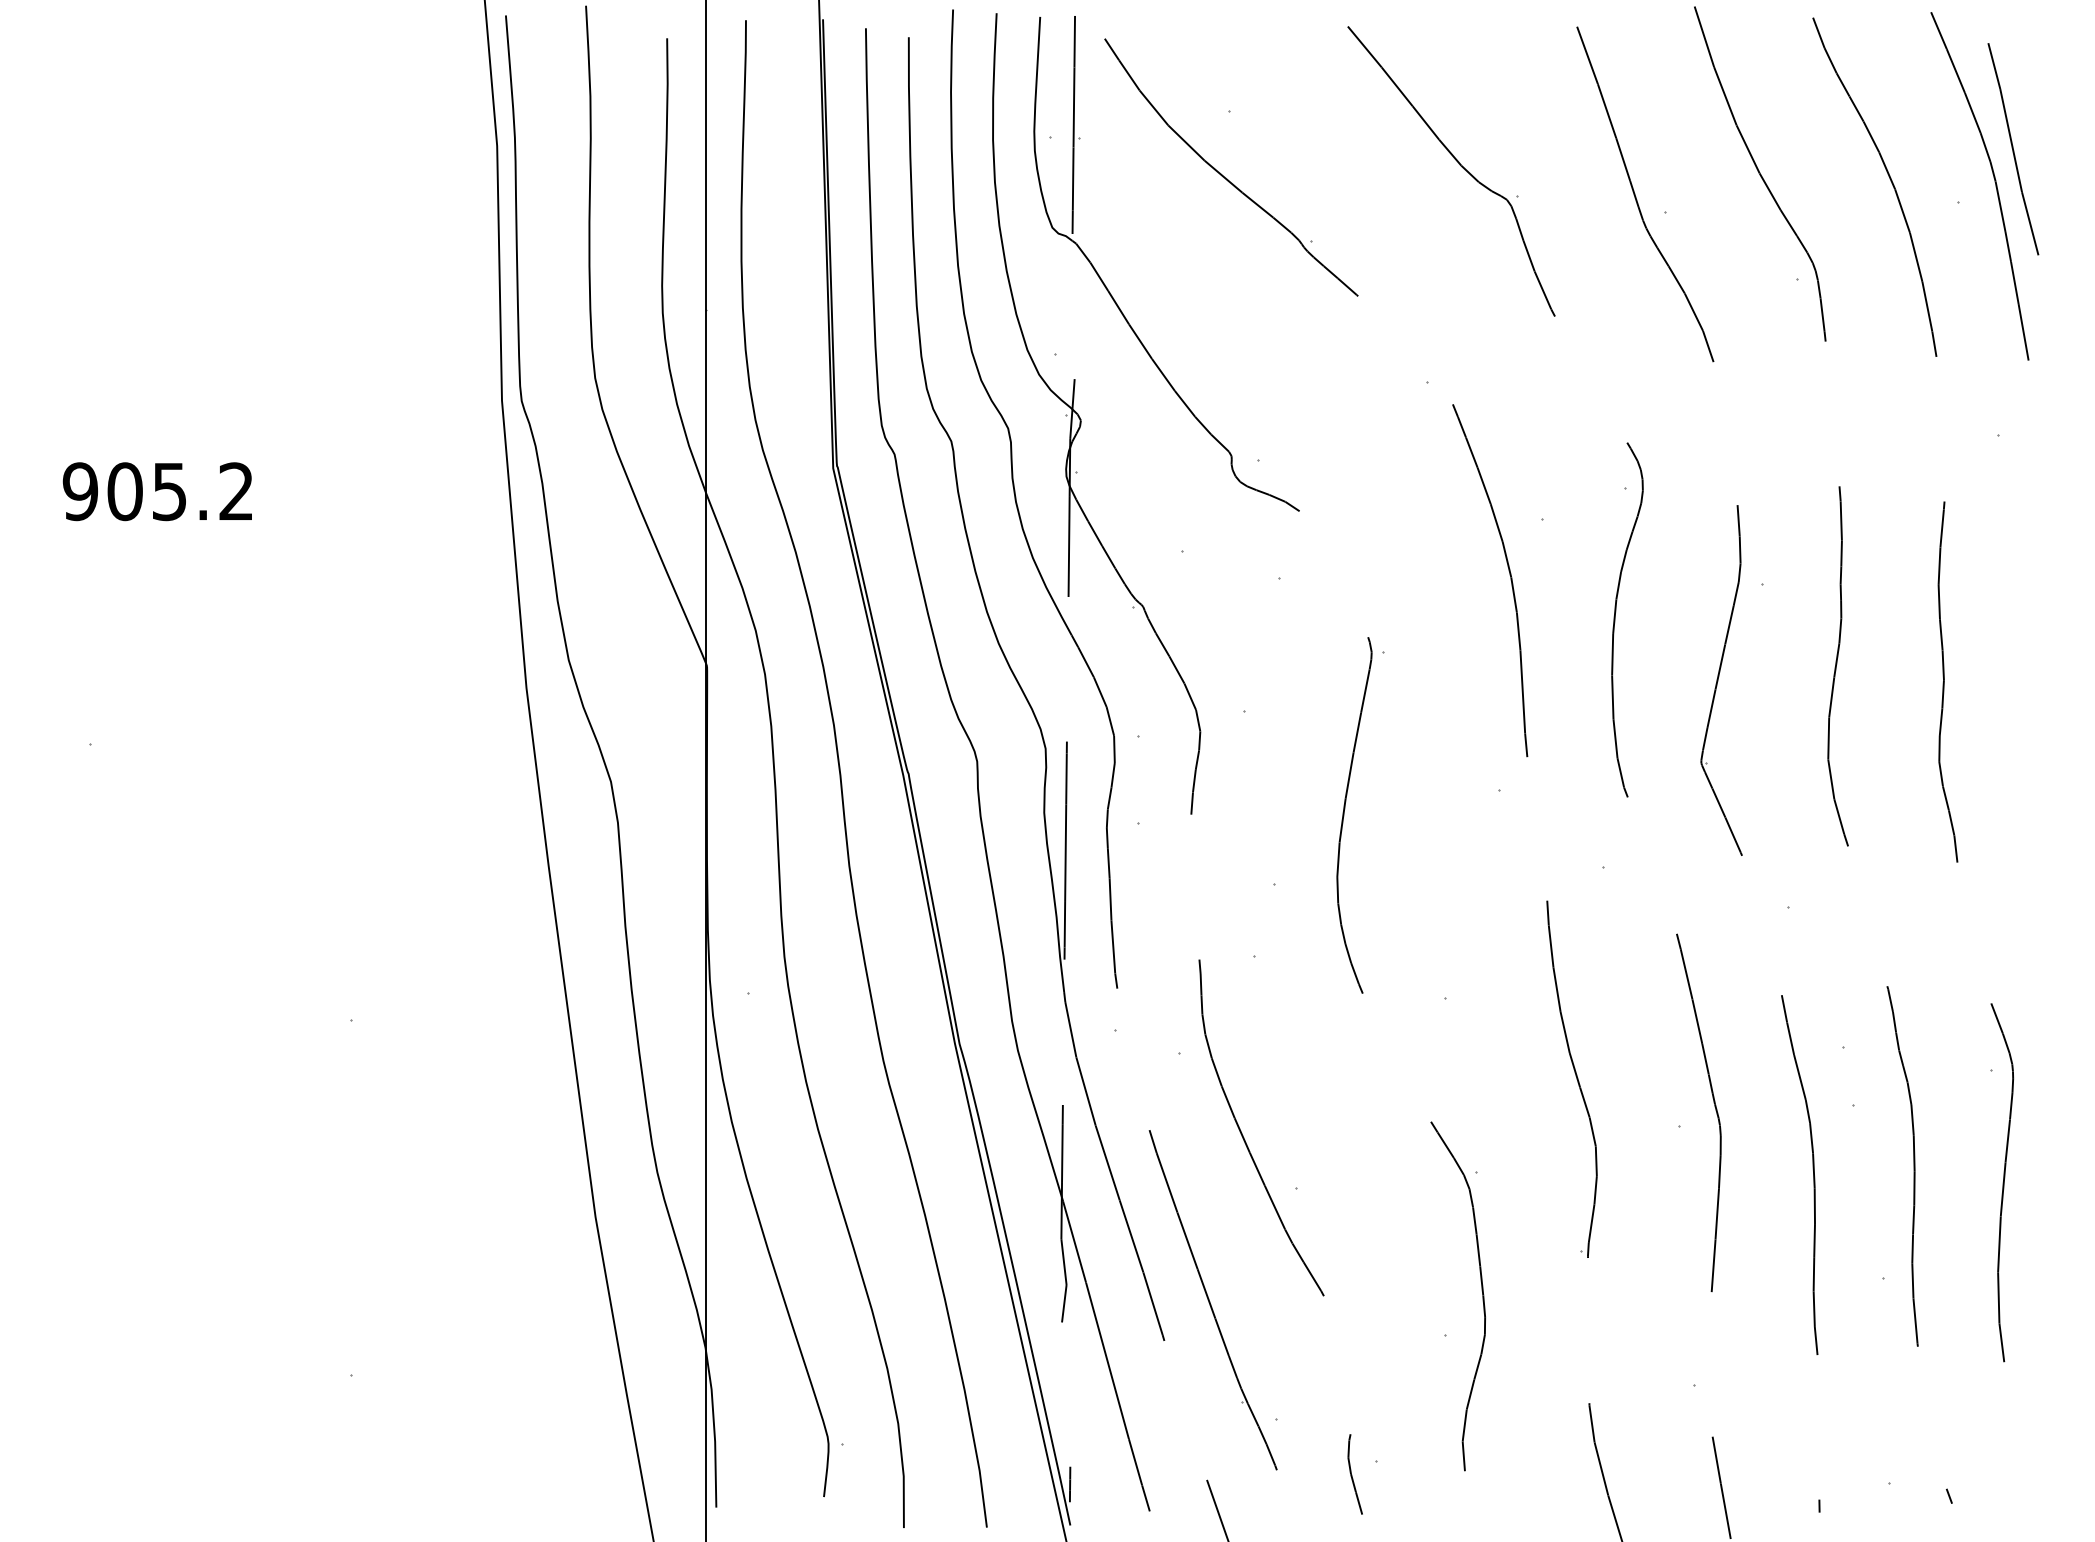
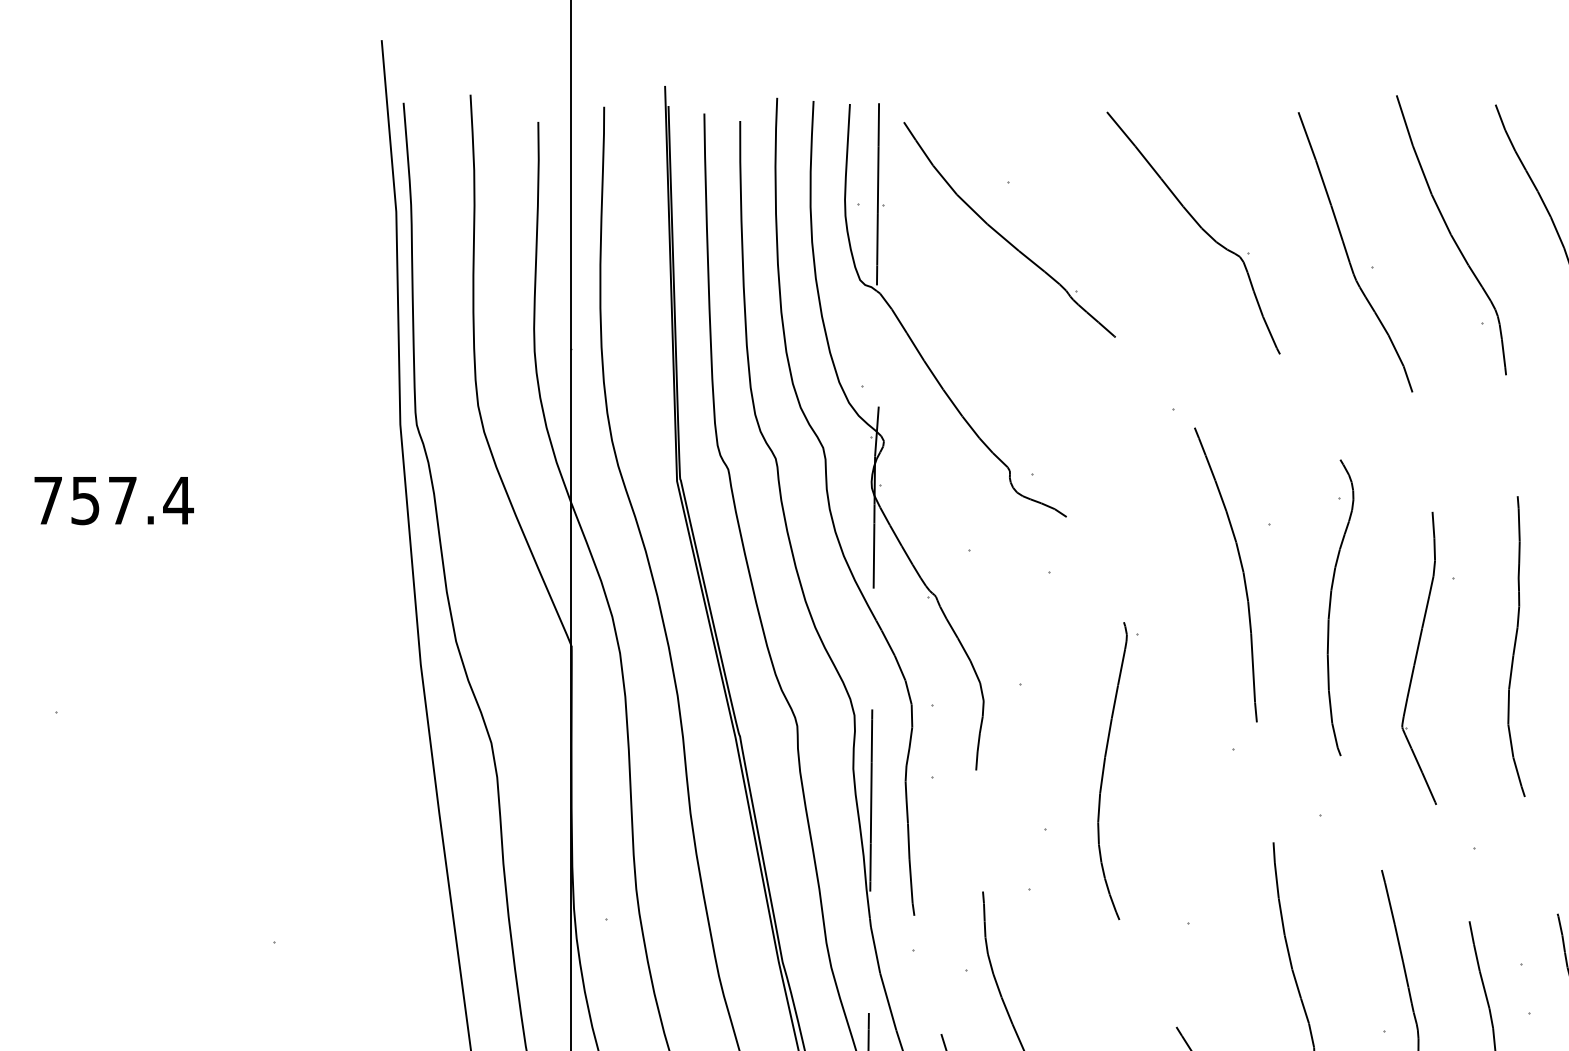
text: (158, 491) -> (113, 500), 905.2 -> 757.4

